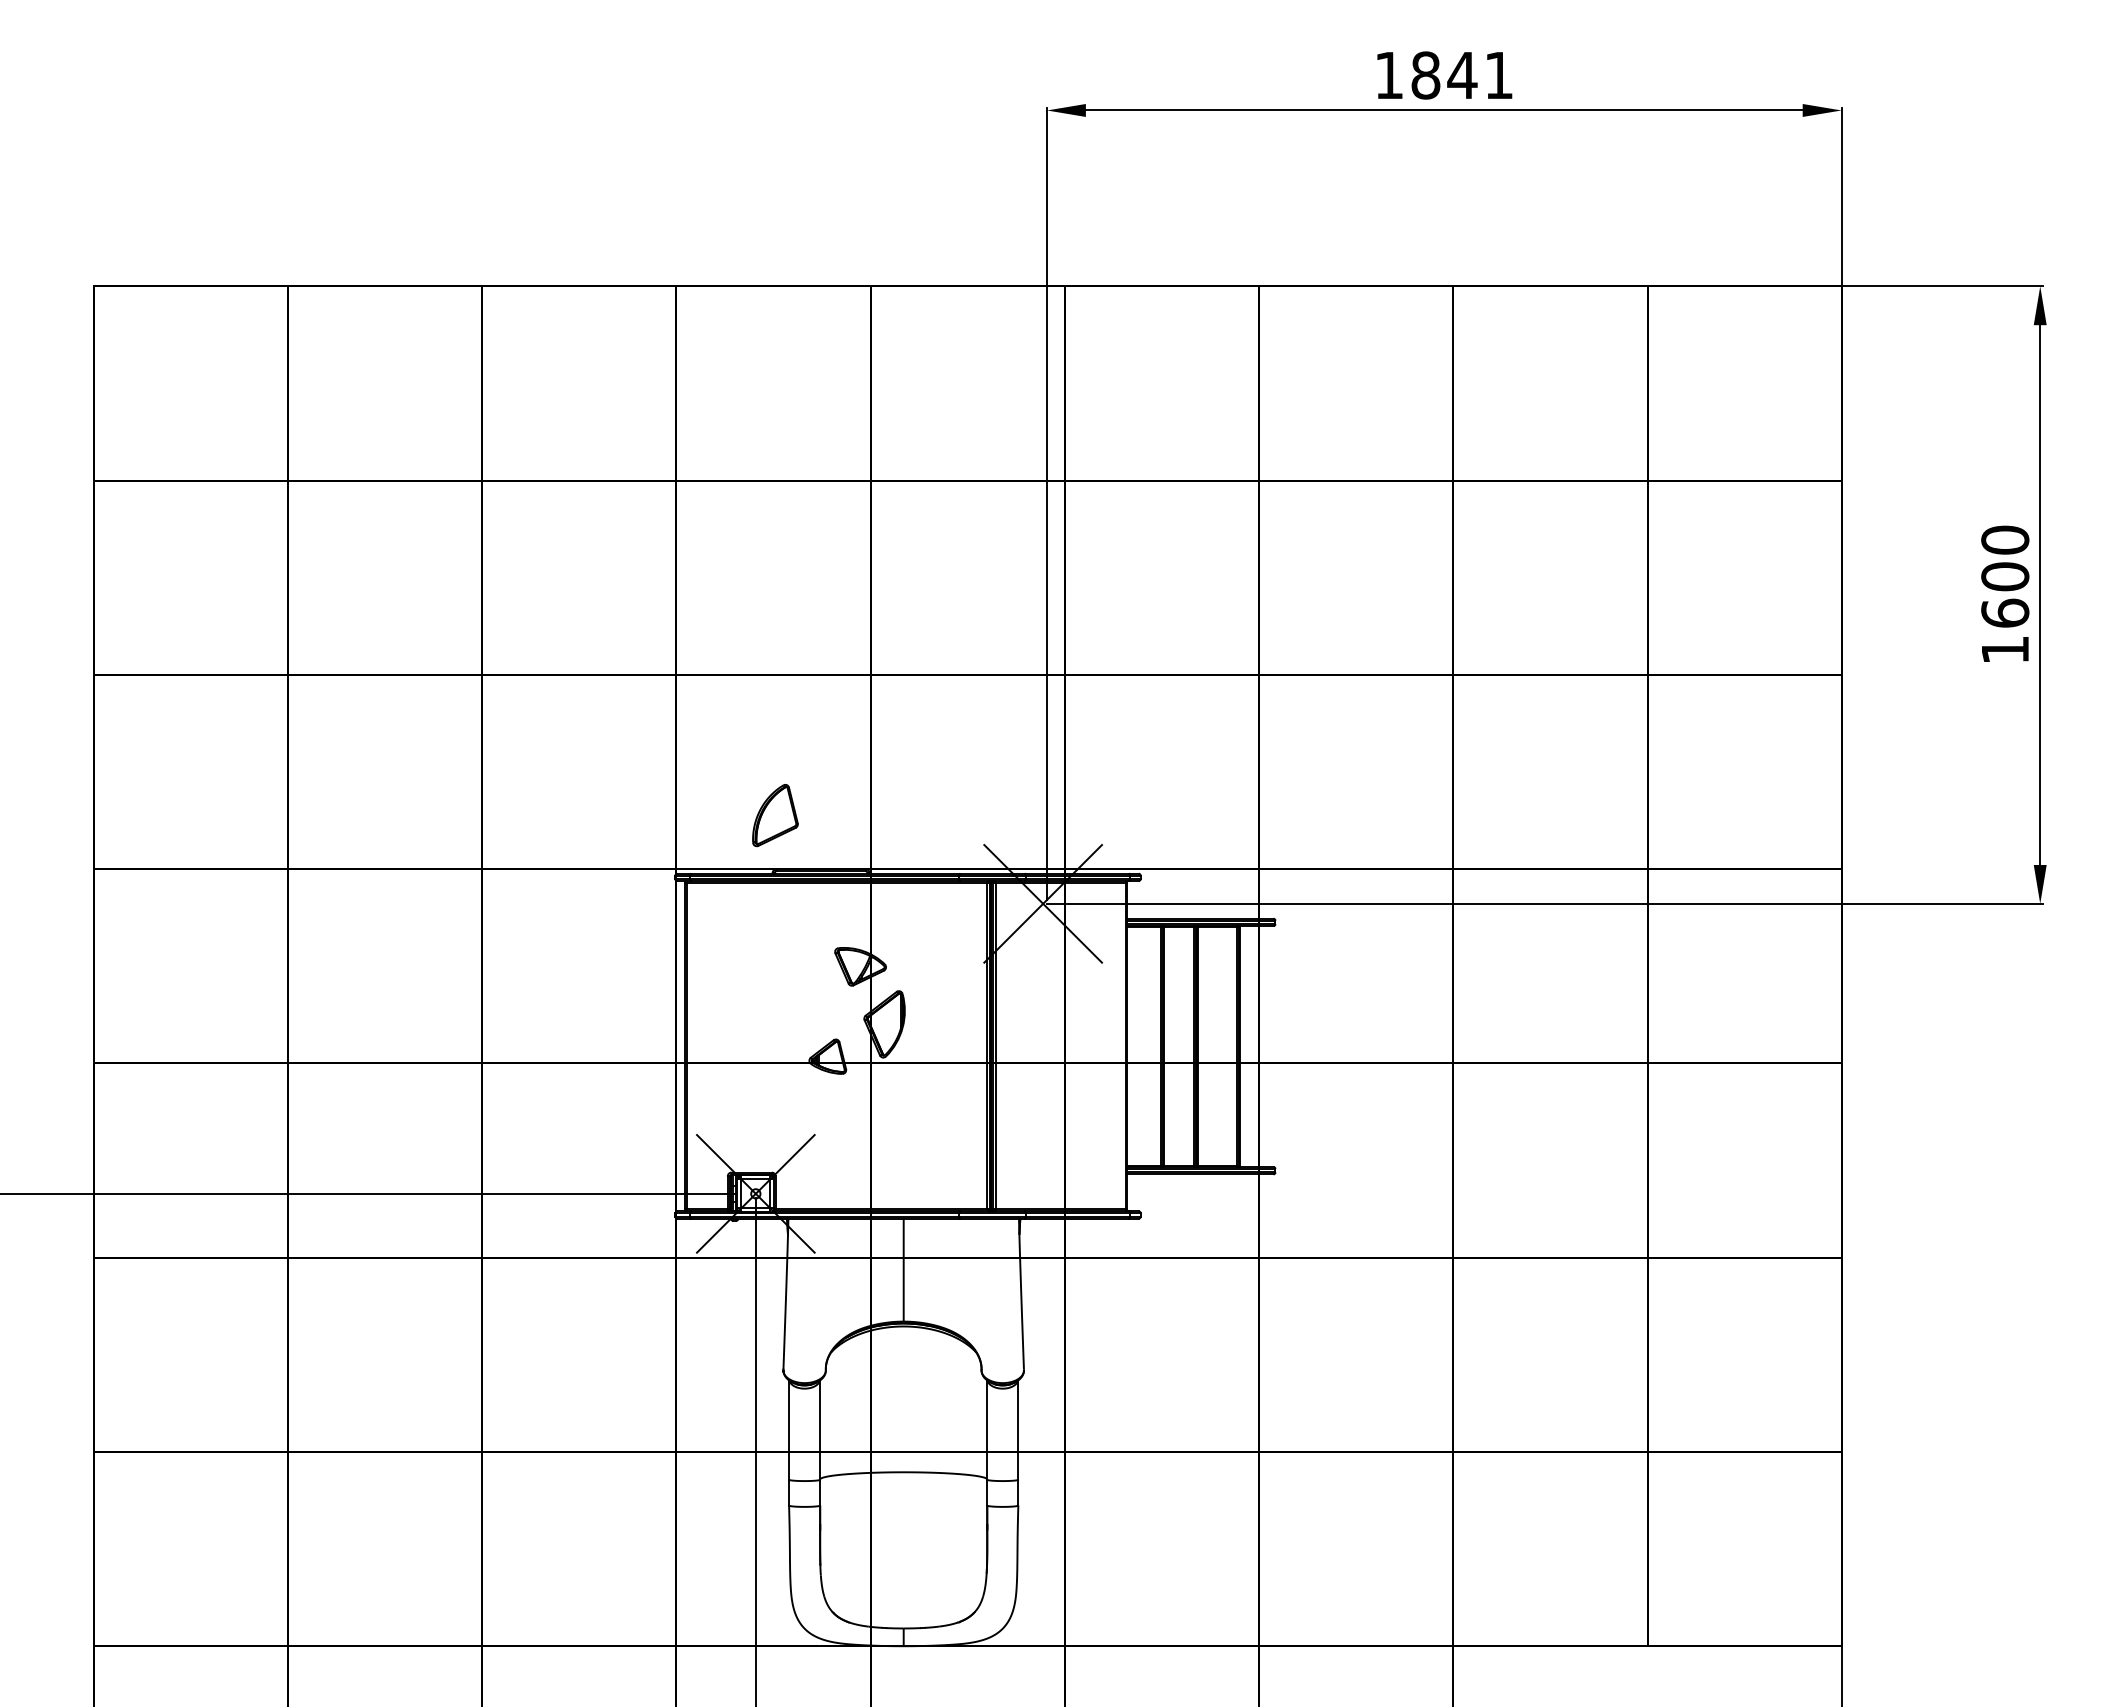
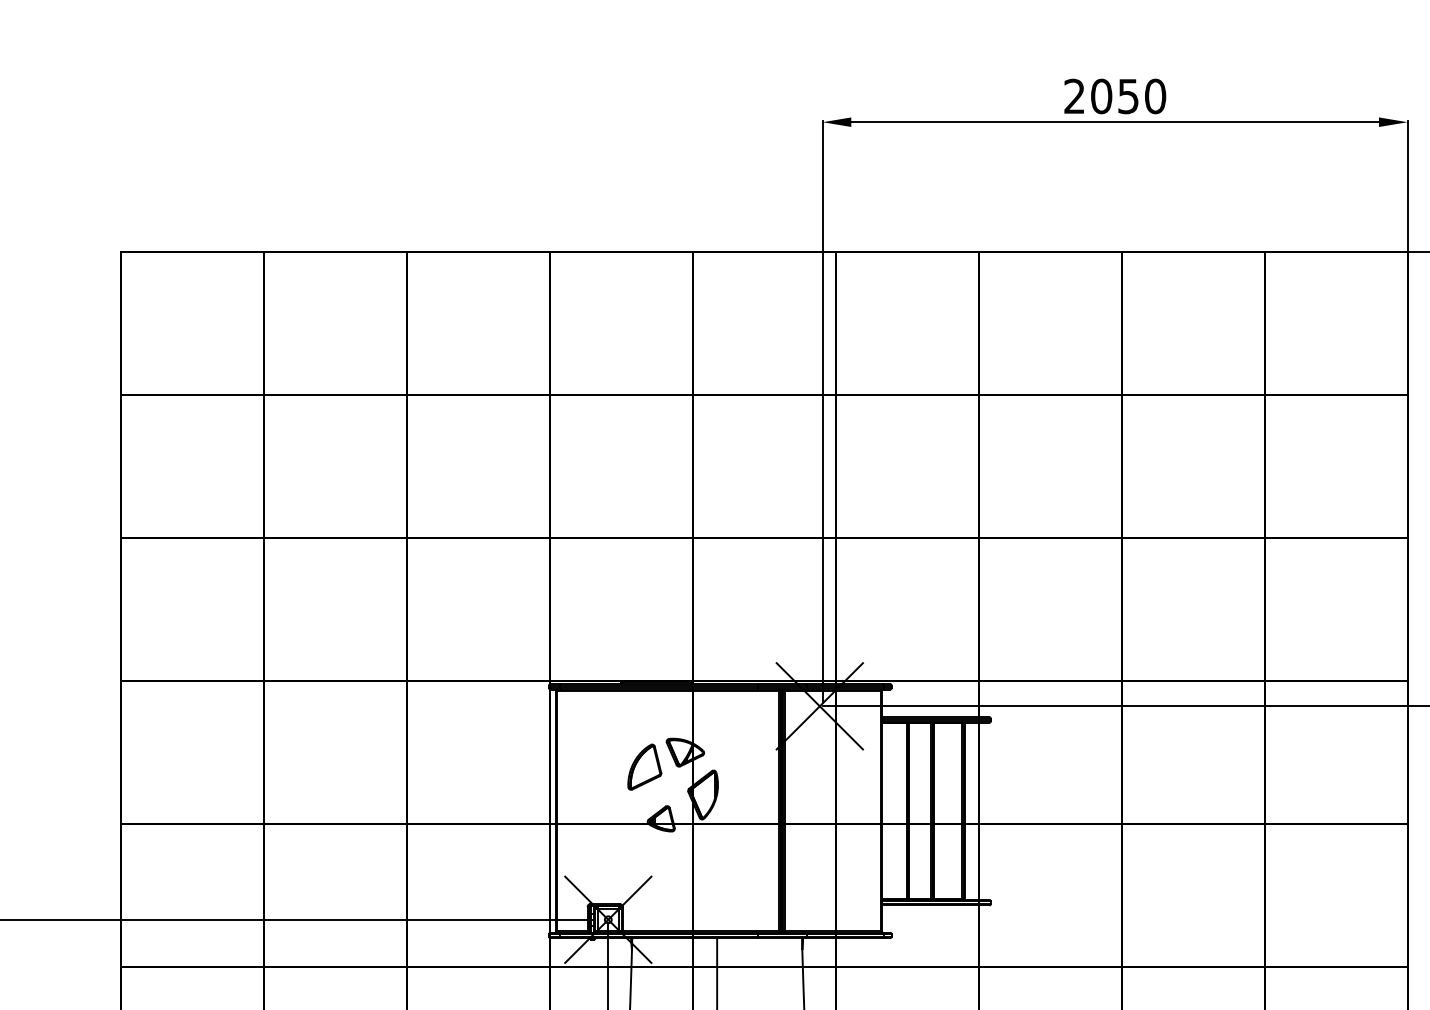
text: (1444, 75) -> (1115, 96), 1841 -> 2050
part: (775, 815) -> (644, 767), moved

